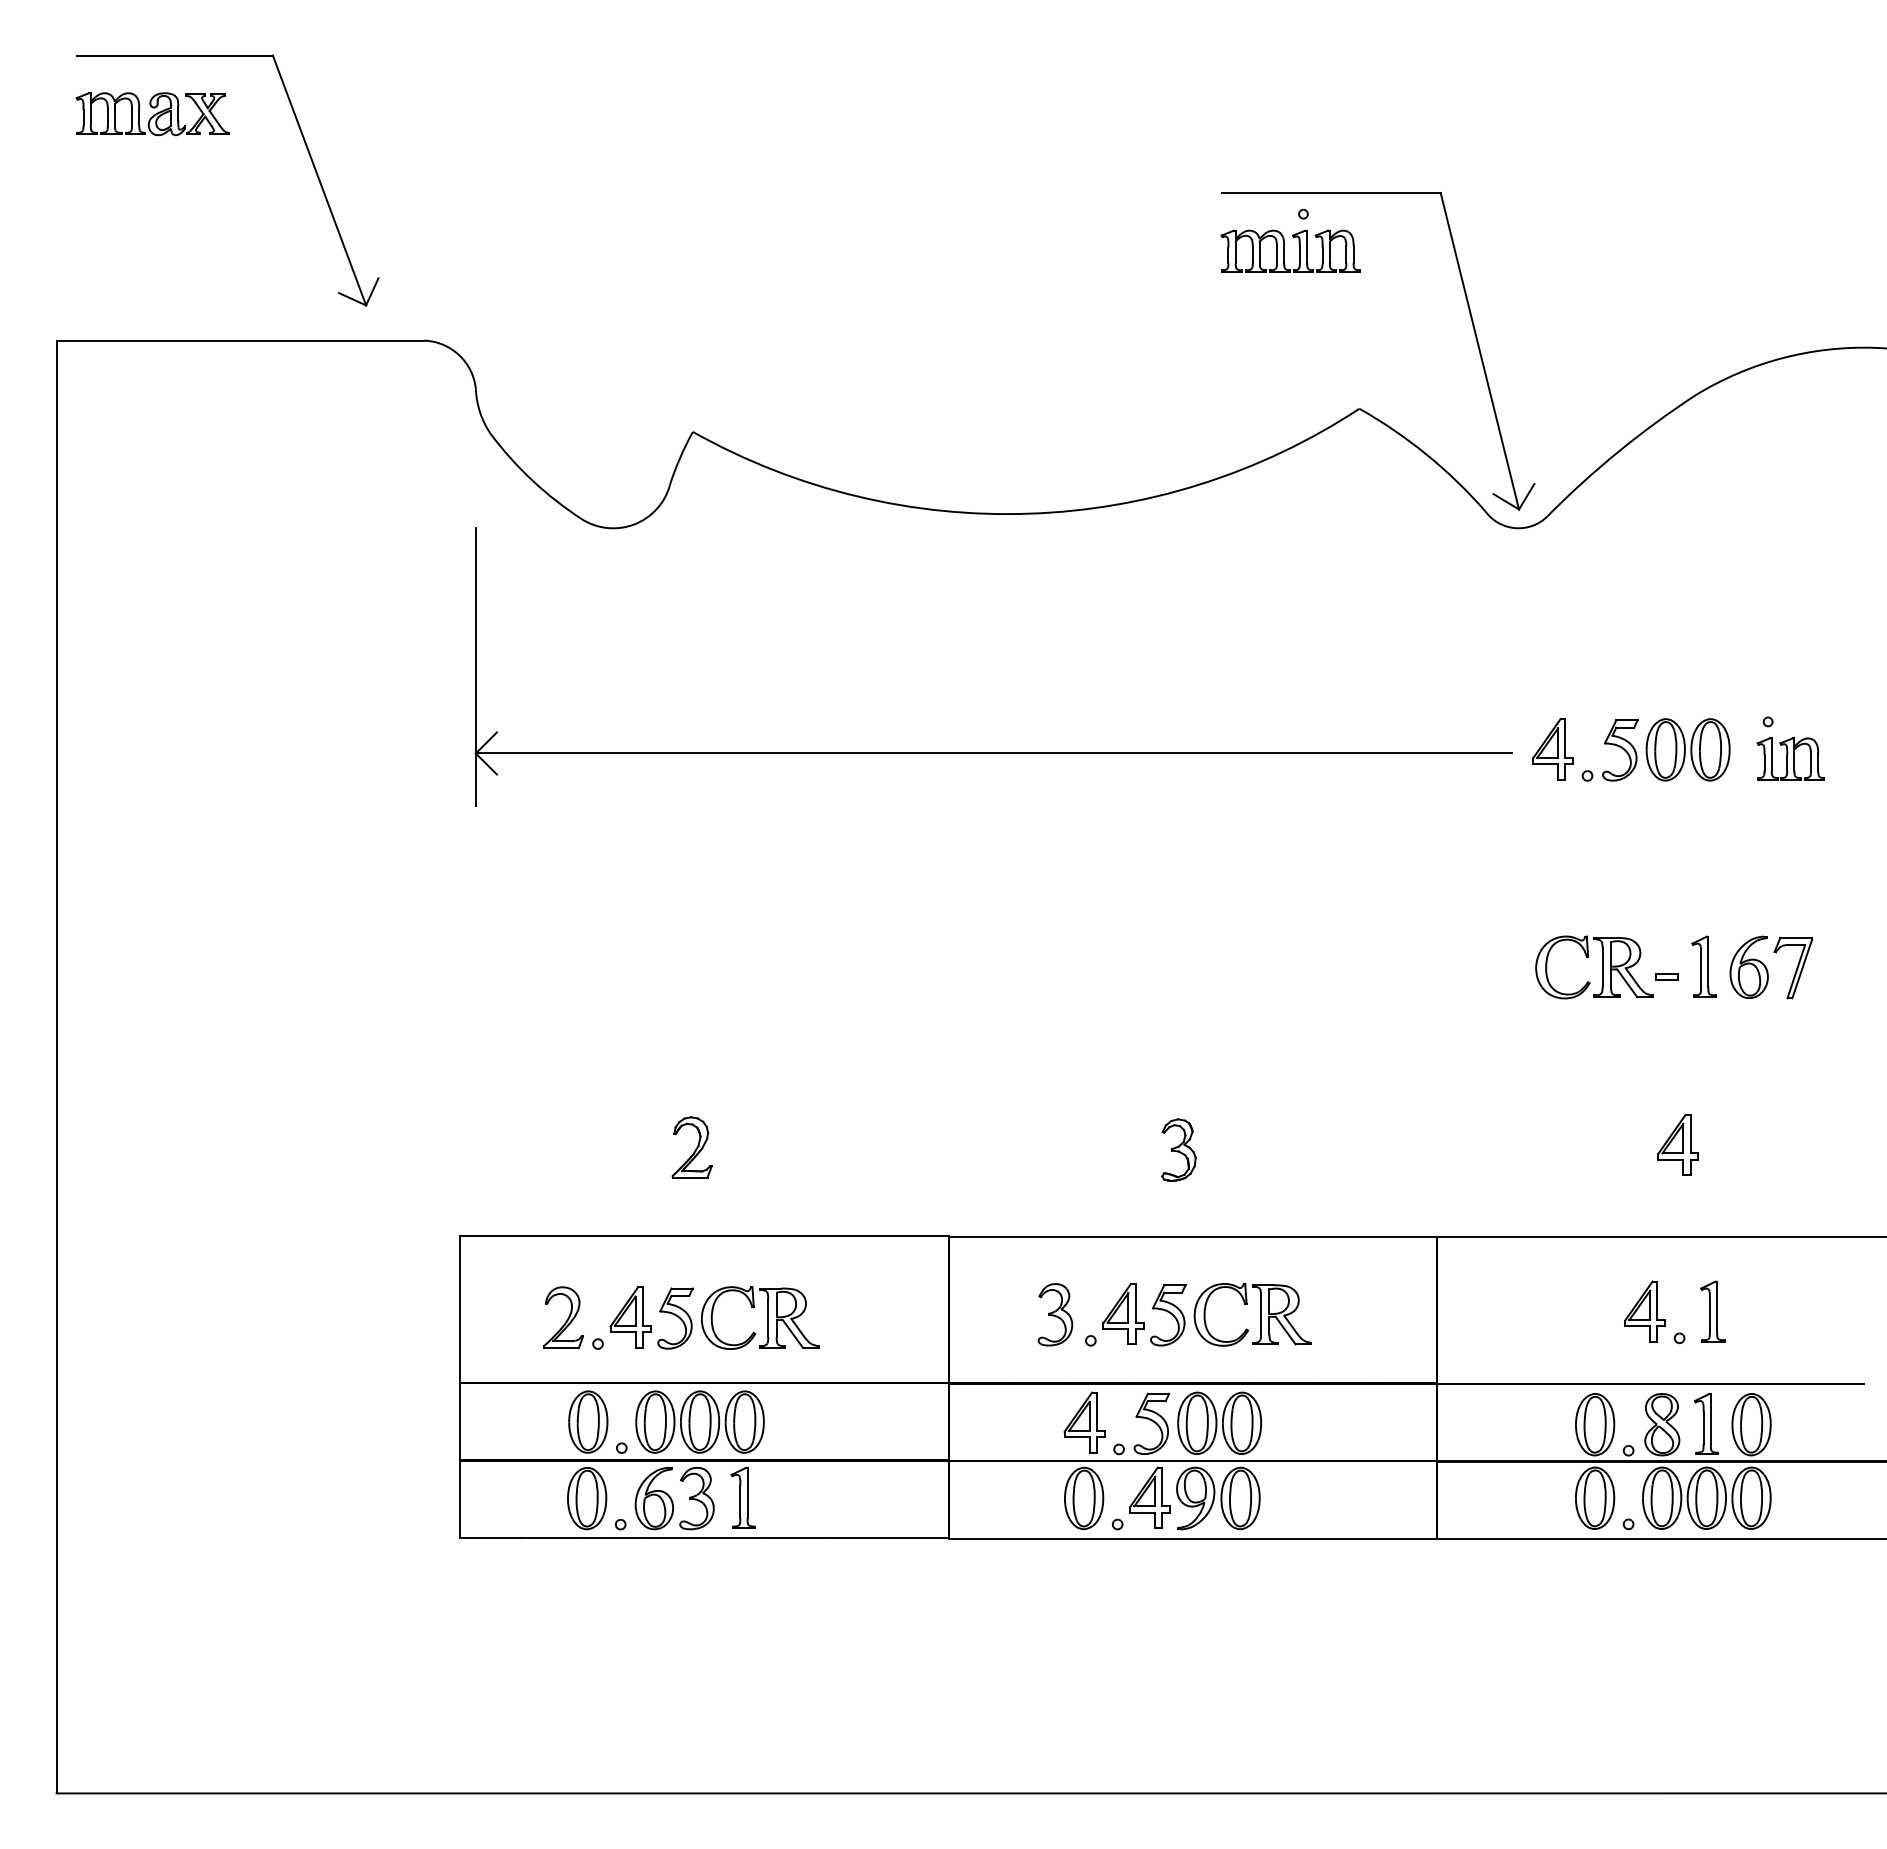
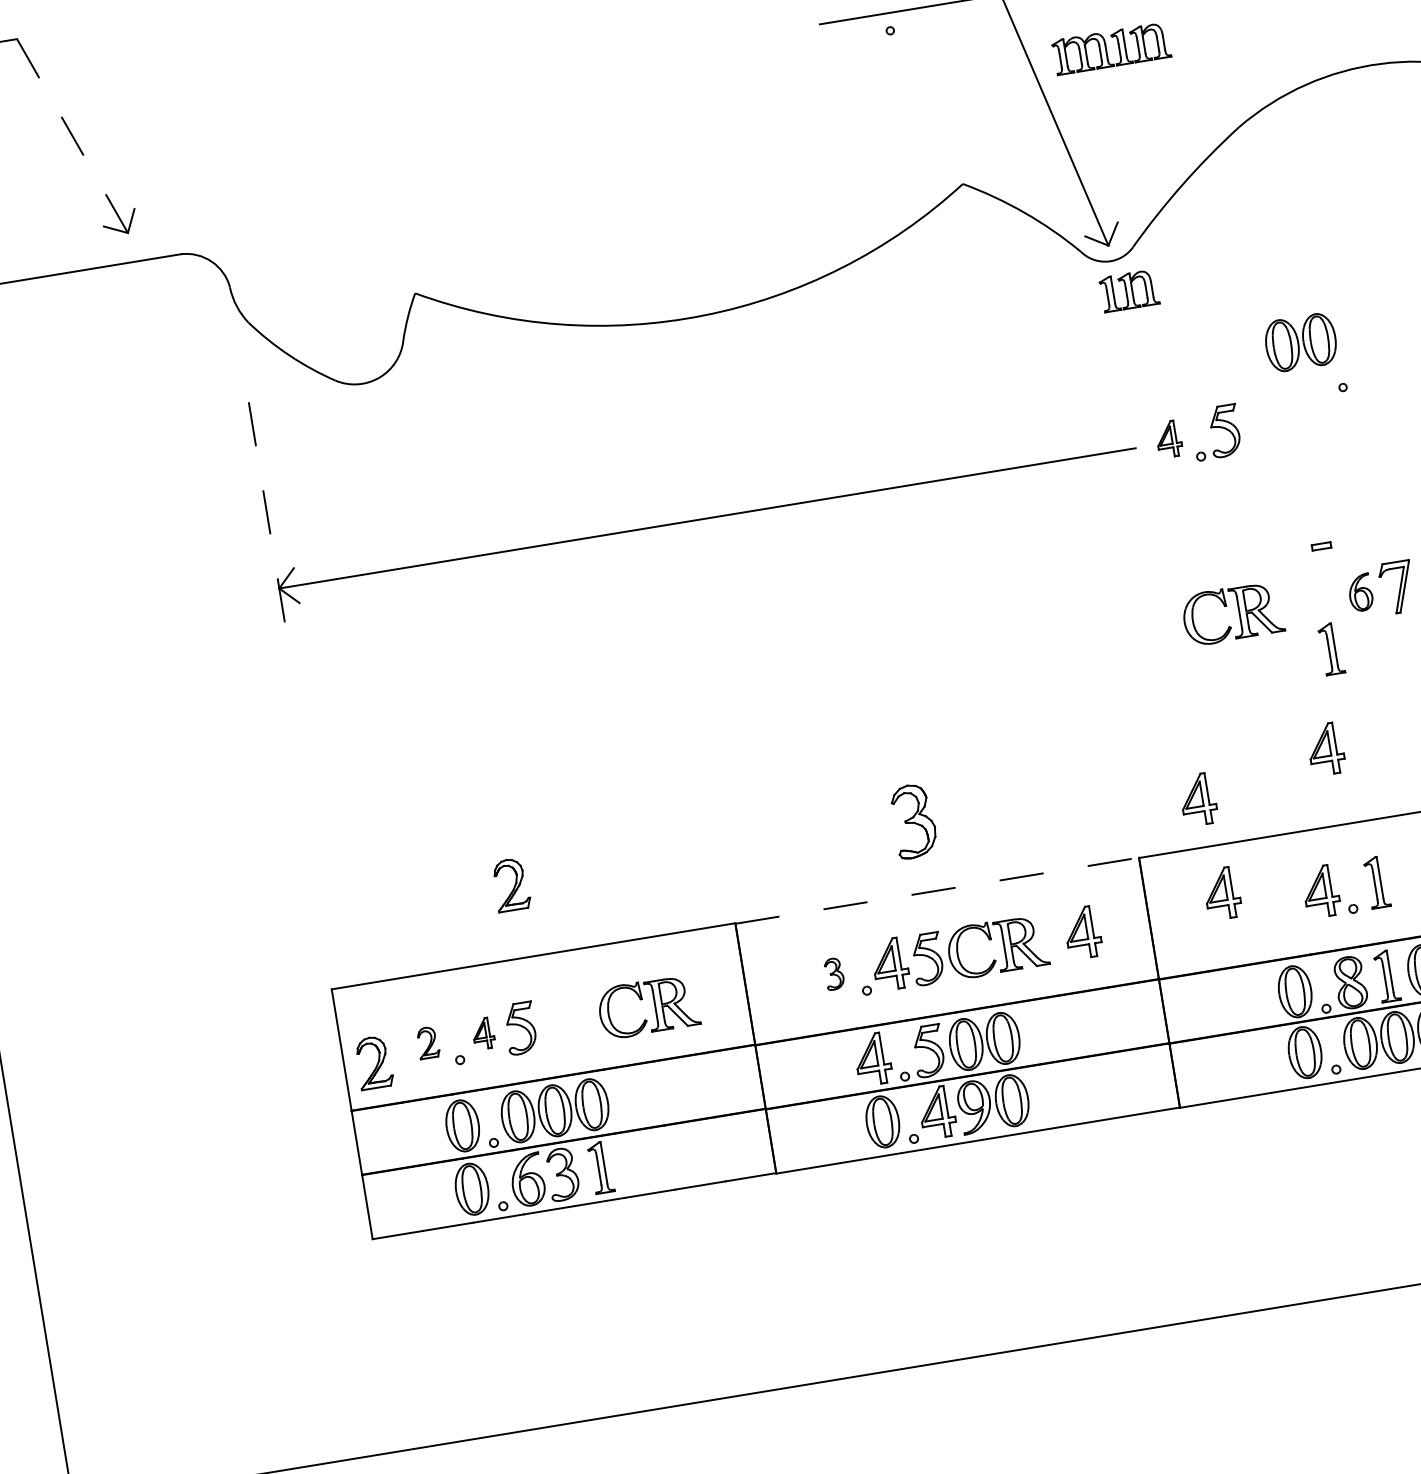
line: (319, 180) -> (72, 136), solid -> dashed
part: (1290, 250) -> (1111, 48), moved
line: (475, 667) -> (267, 517), solid -> dashed
part: (1552, 749) -> (1168, 439), size x0.7
part: (1687, 749) -> (1300, 342), moved
part: (1790, 758) -> (1128, 290), moved
part: (1703, 966) -> (1331, 648), moved
part: (1748, 966) -> (1359, 592), size x0.7
part: (1666, 976) -> (1320, 546), moved
part: (1178, 1149) -> (913, 820), size x1.4
part: (1517, 1179) -> (1197, 799), added
line: (1193, 1236) -> (937, 890), solid -> dashed
part: (1527, 1294) -> (1221, 893), added
part: (1356, 1313) -> (1082, 932), added
part: (1055, 1314) -> (834, 973), size x0.6
part: (563, 1317) -> (428, 1042), size x0.6
part: (630, 1317) -> (483, 1033), size x0.6
part: (767, 1317) -> (654, 1005), moved
part: (495, 1330) -> (373, 1062), added

